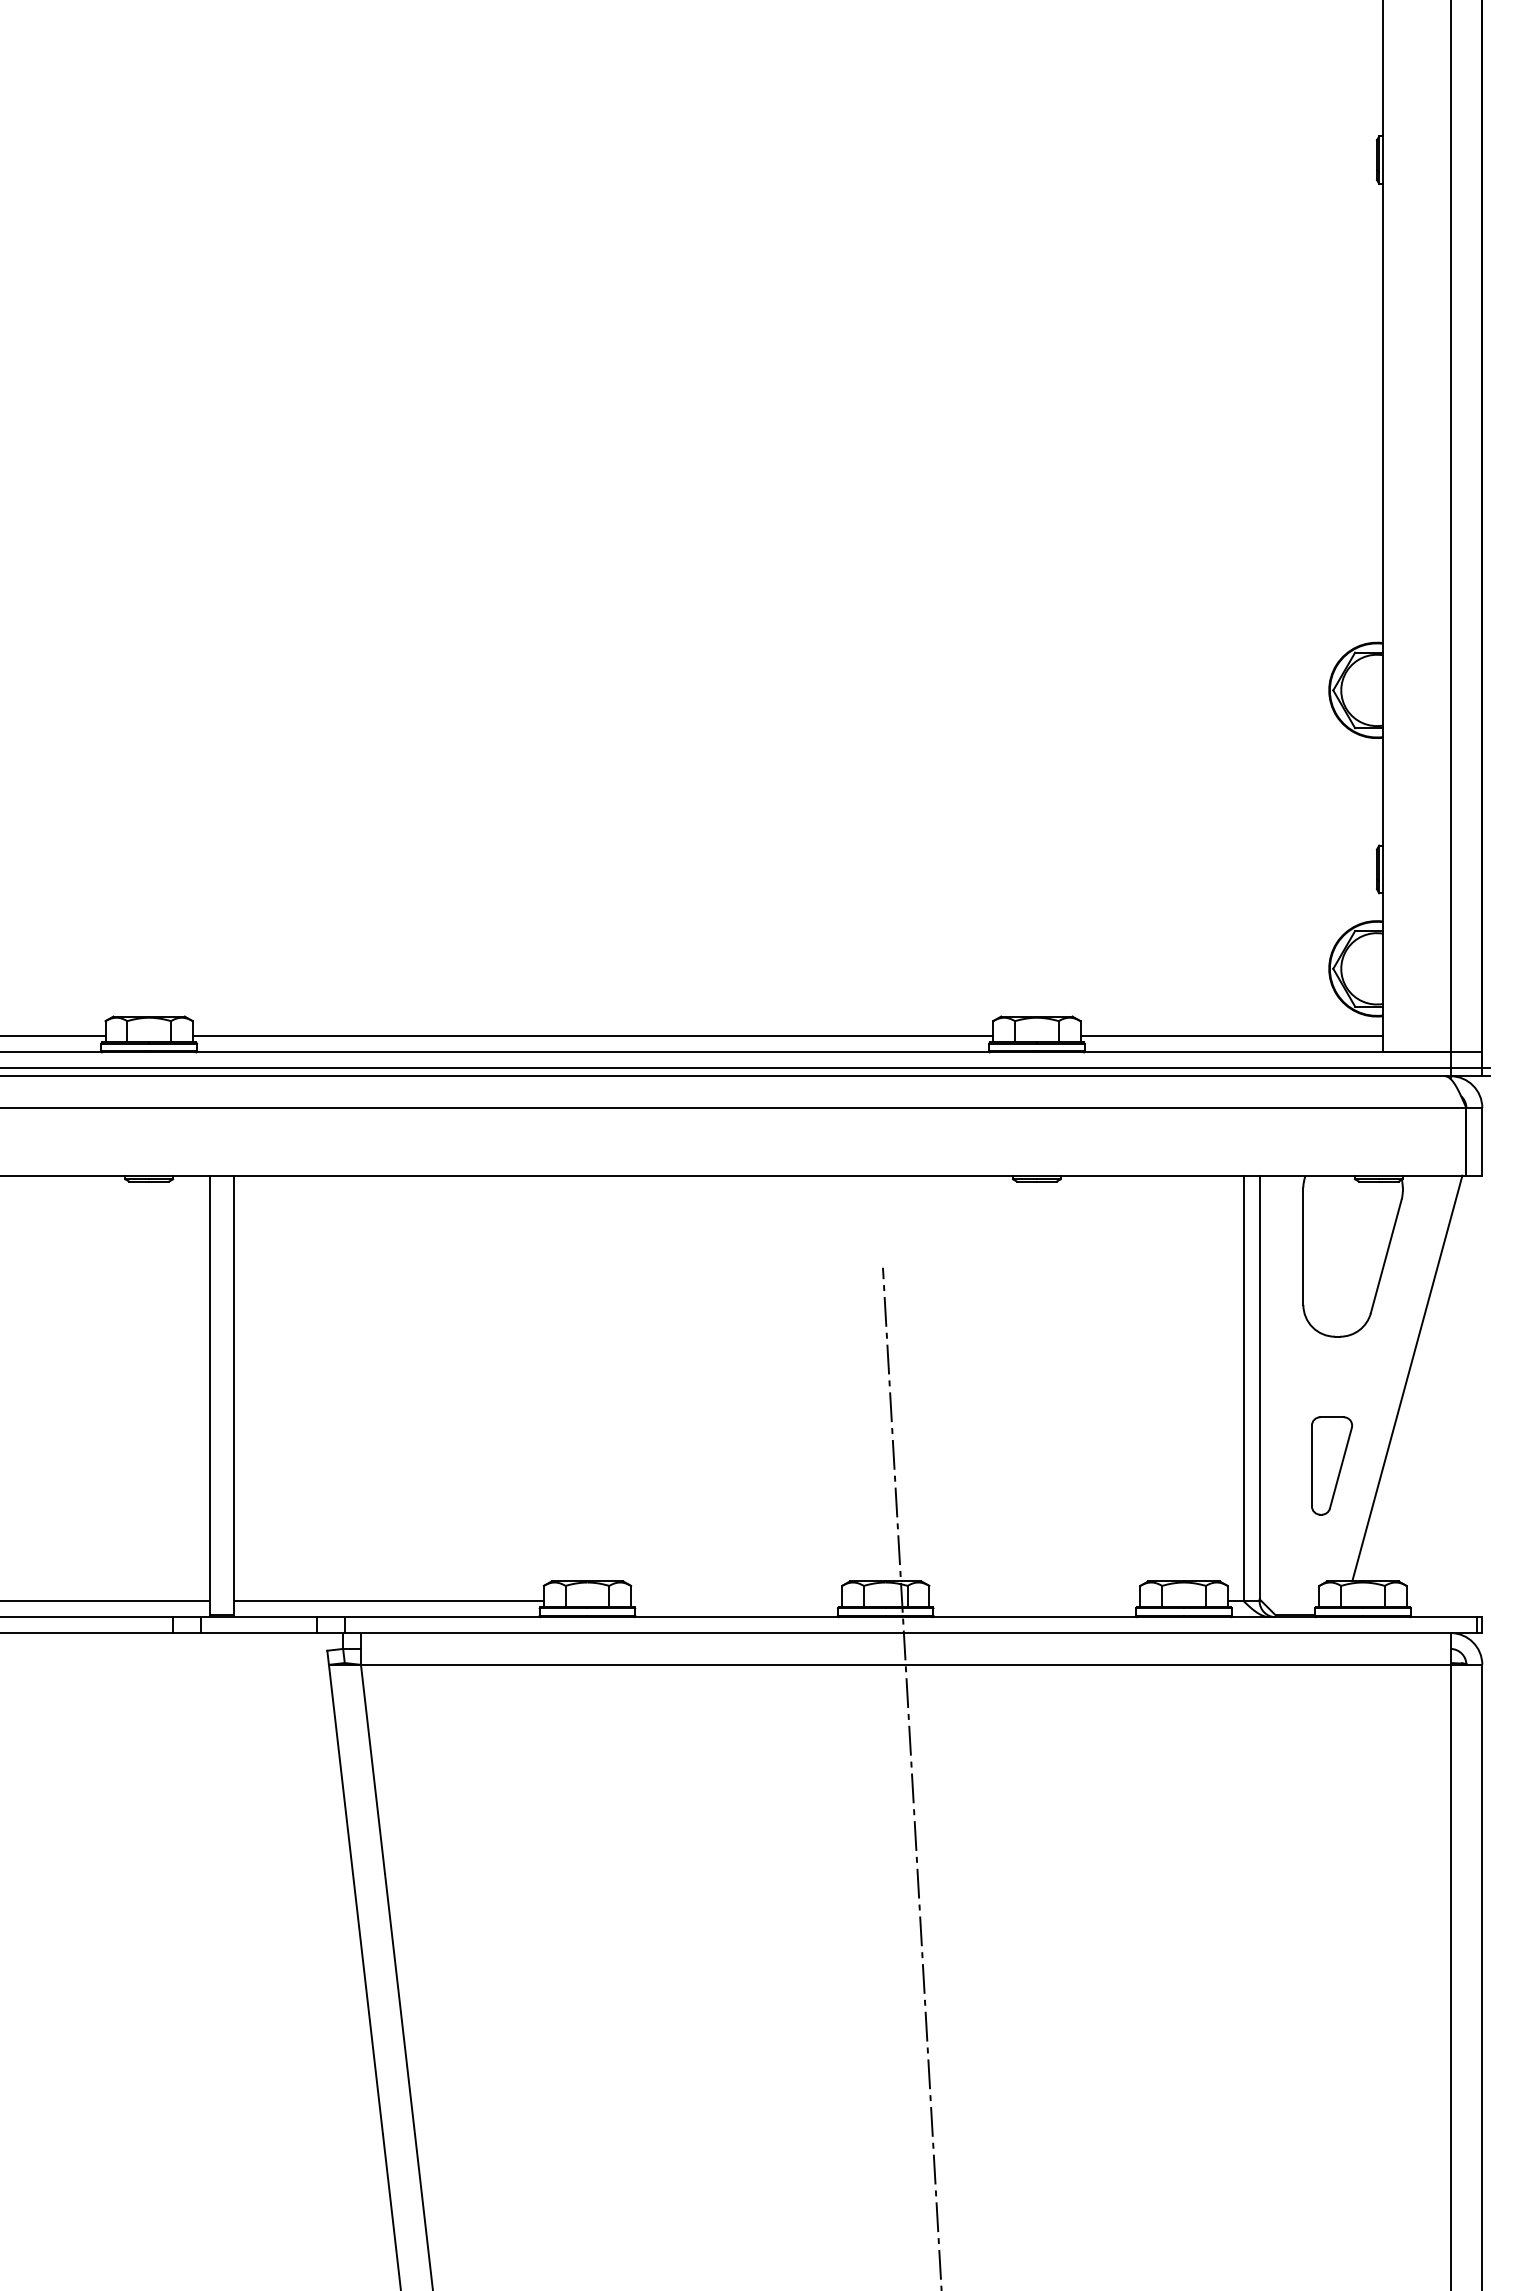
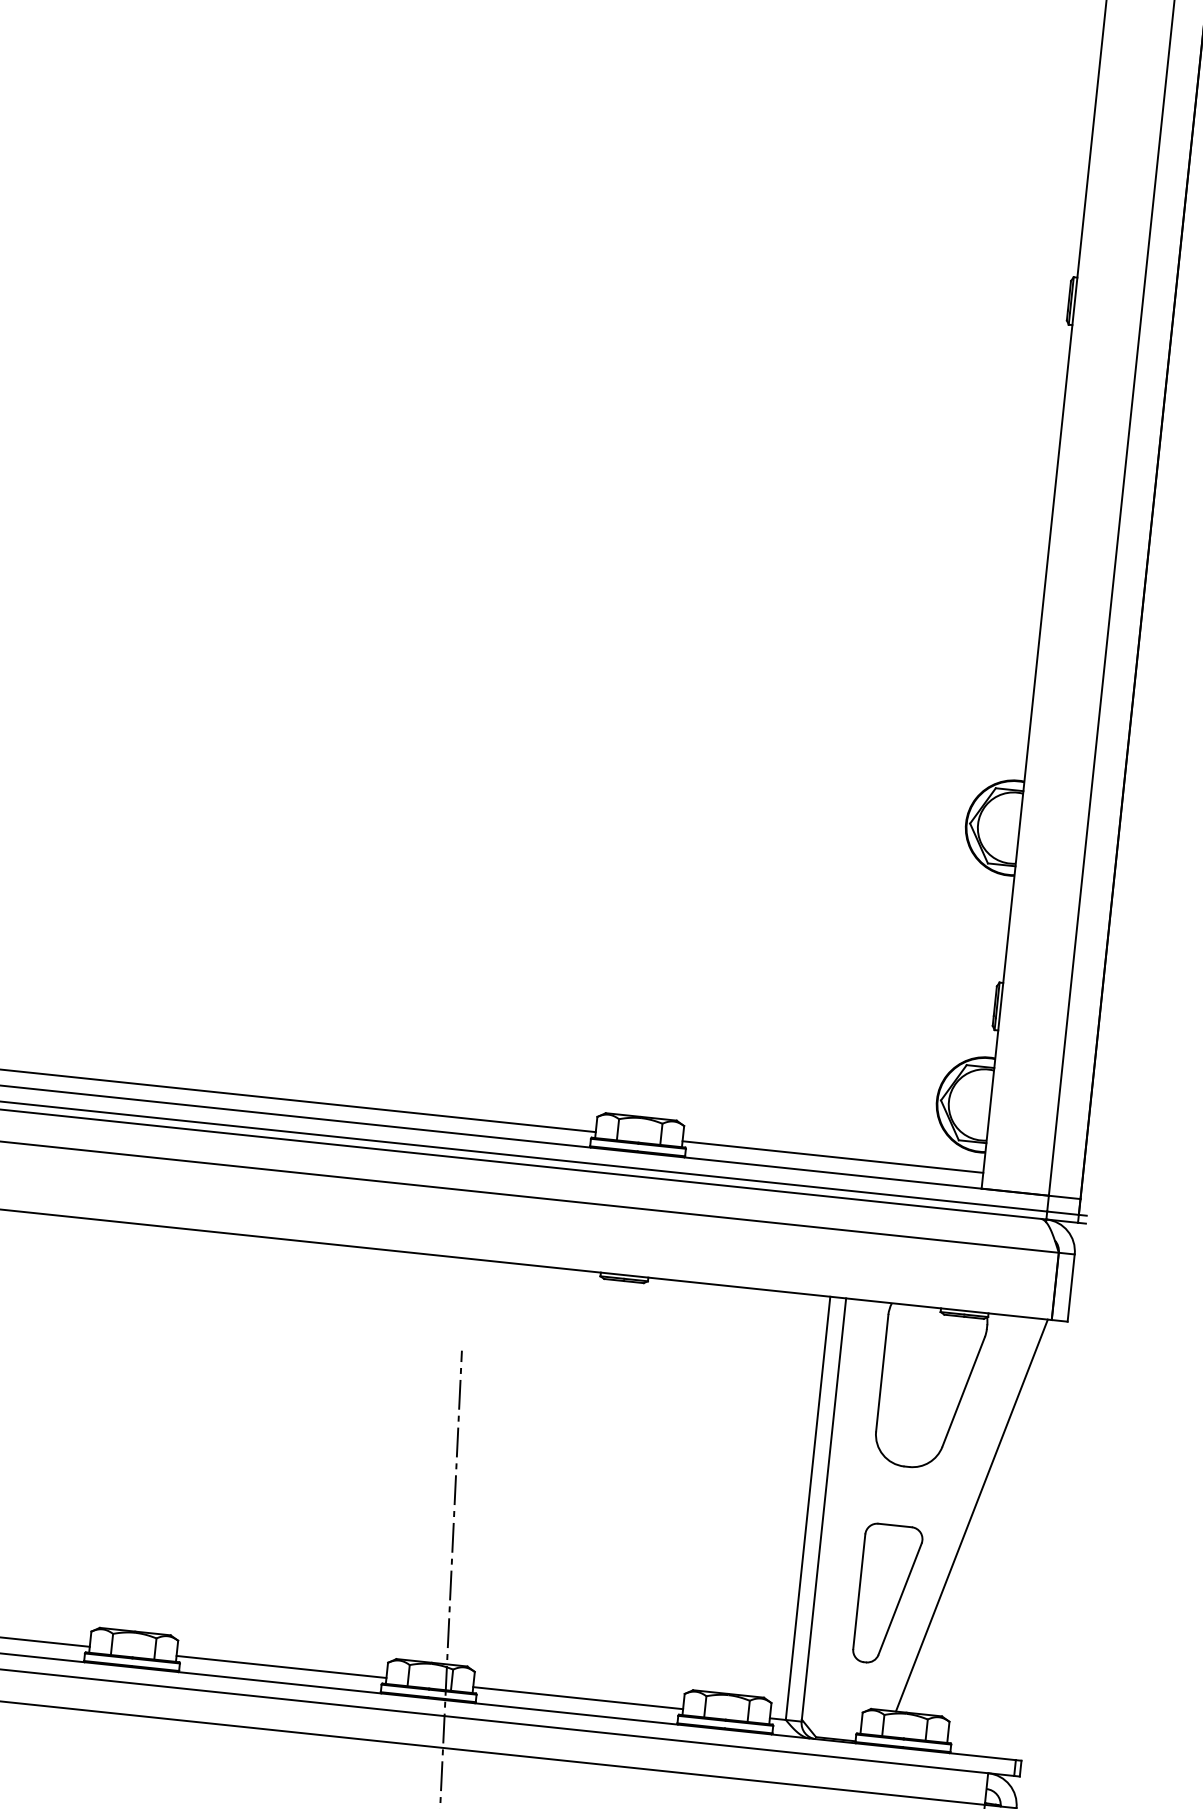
part: (1331, 1465) -> (887, 1594), size x1.43
line: (736, 1601) -> (281, 1667), added
line: (1034, 1601) -> (577, 1698), added

